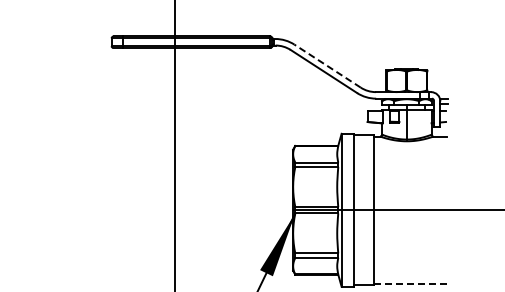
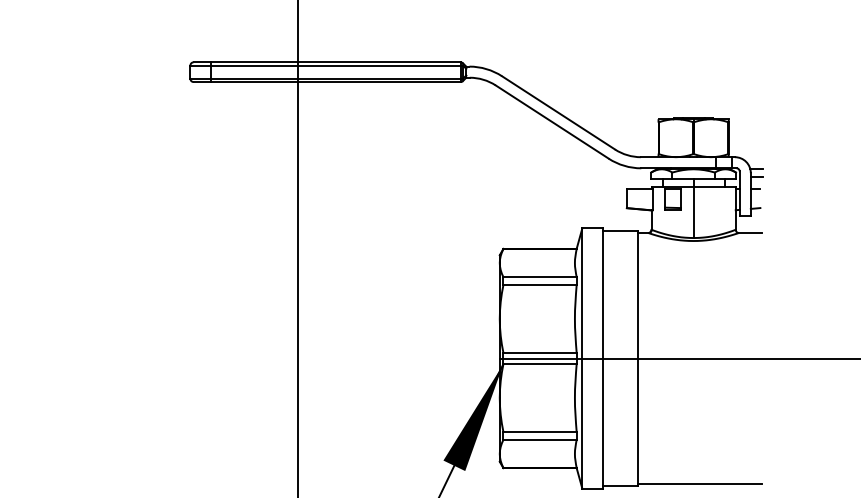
line: (327, 66) -> (558, 113), dashed -> solid
line: (411, 283) -> (701, 483), dashed -> solid

